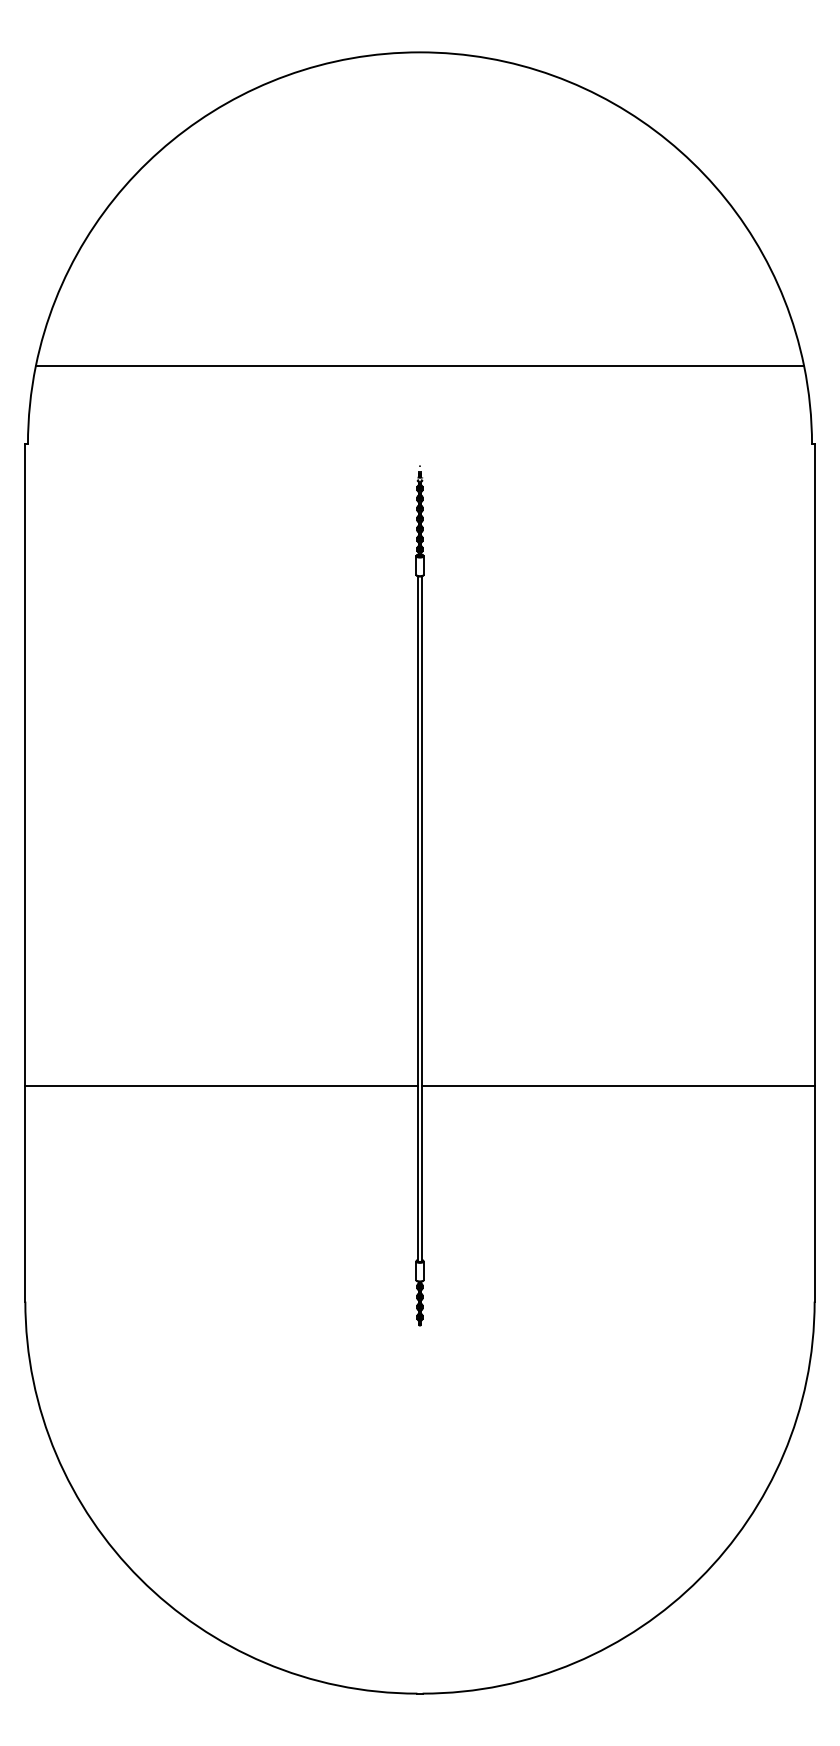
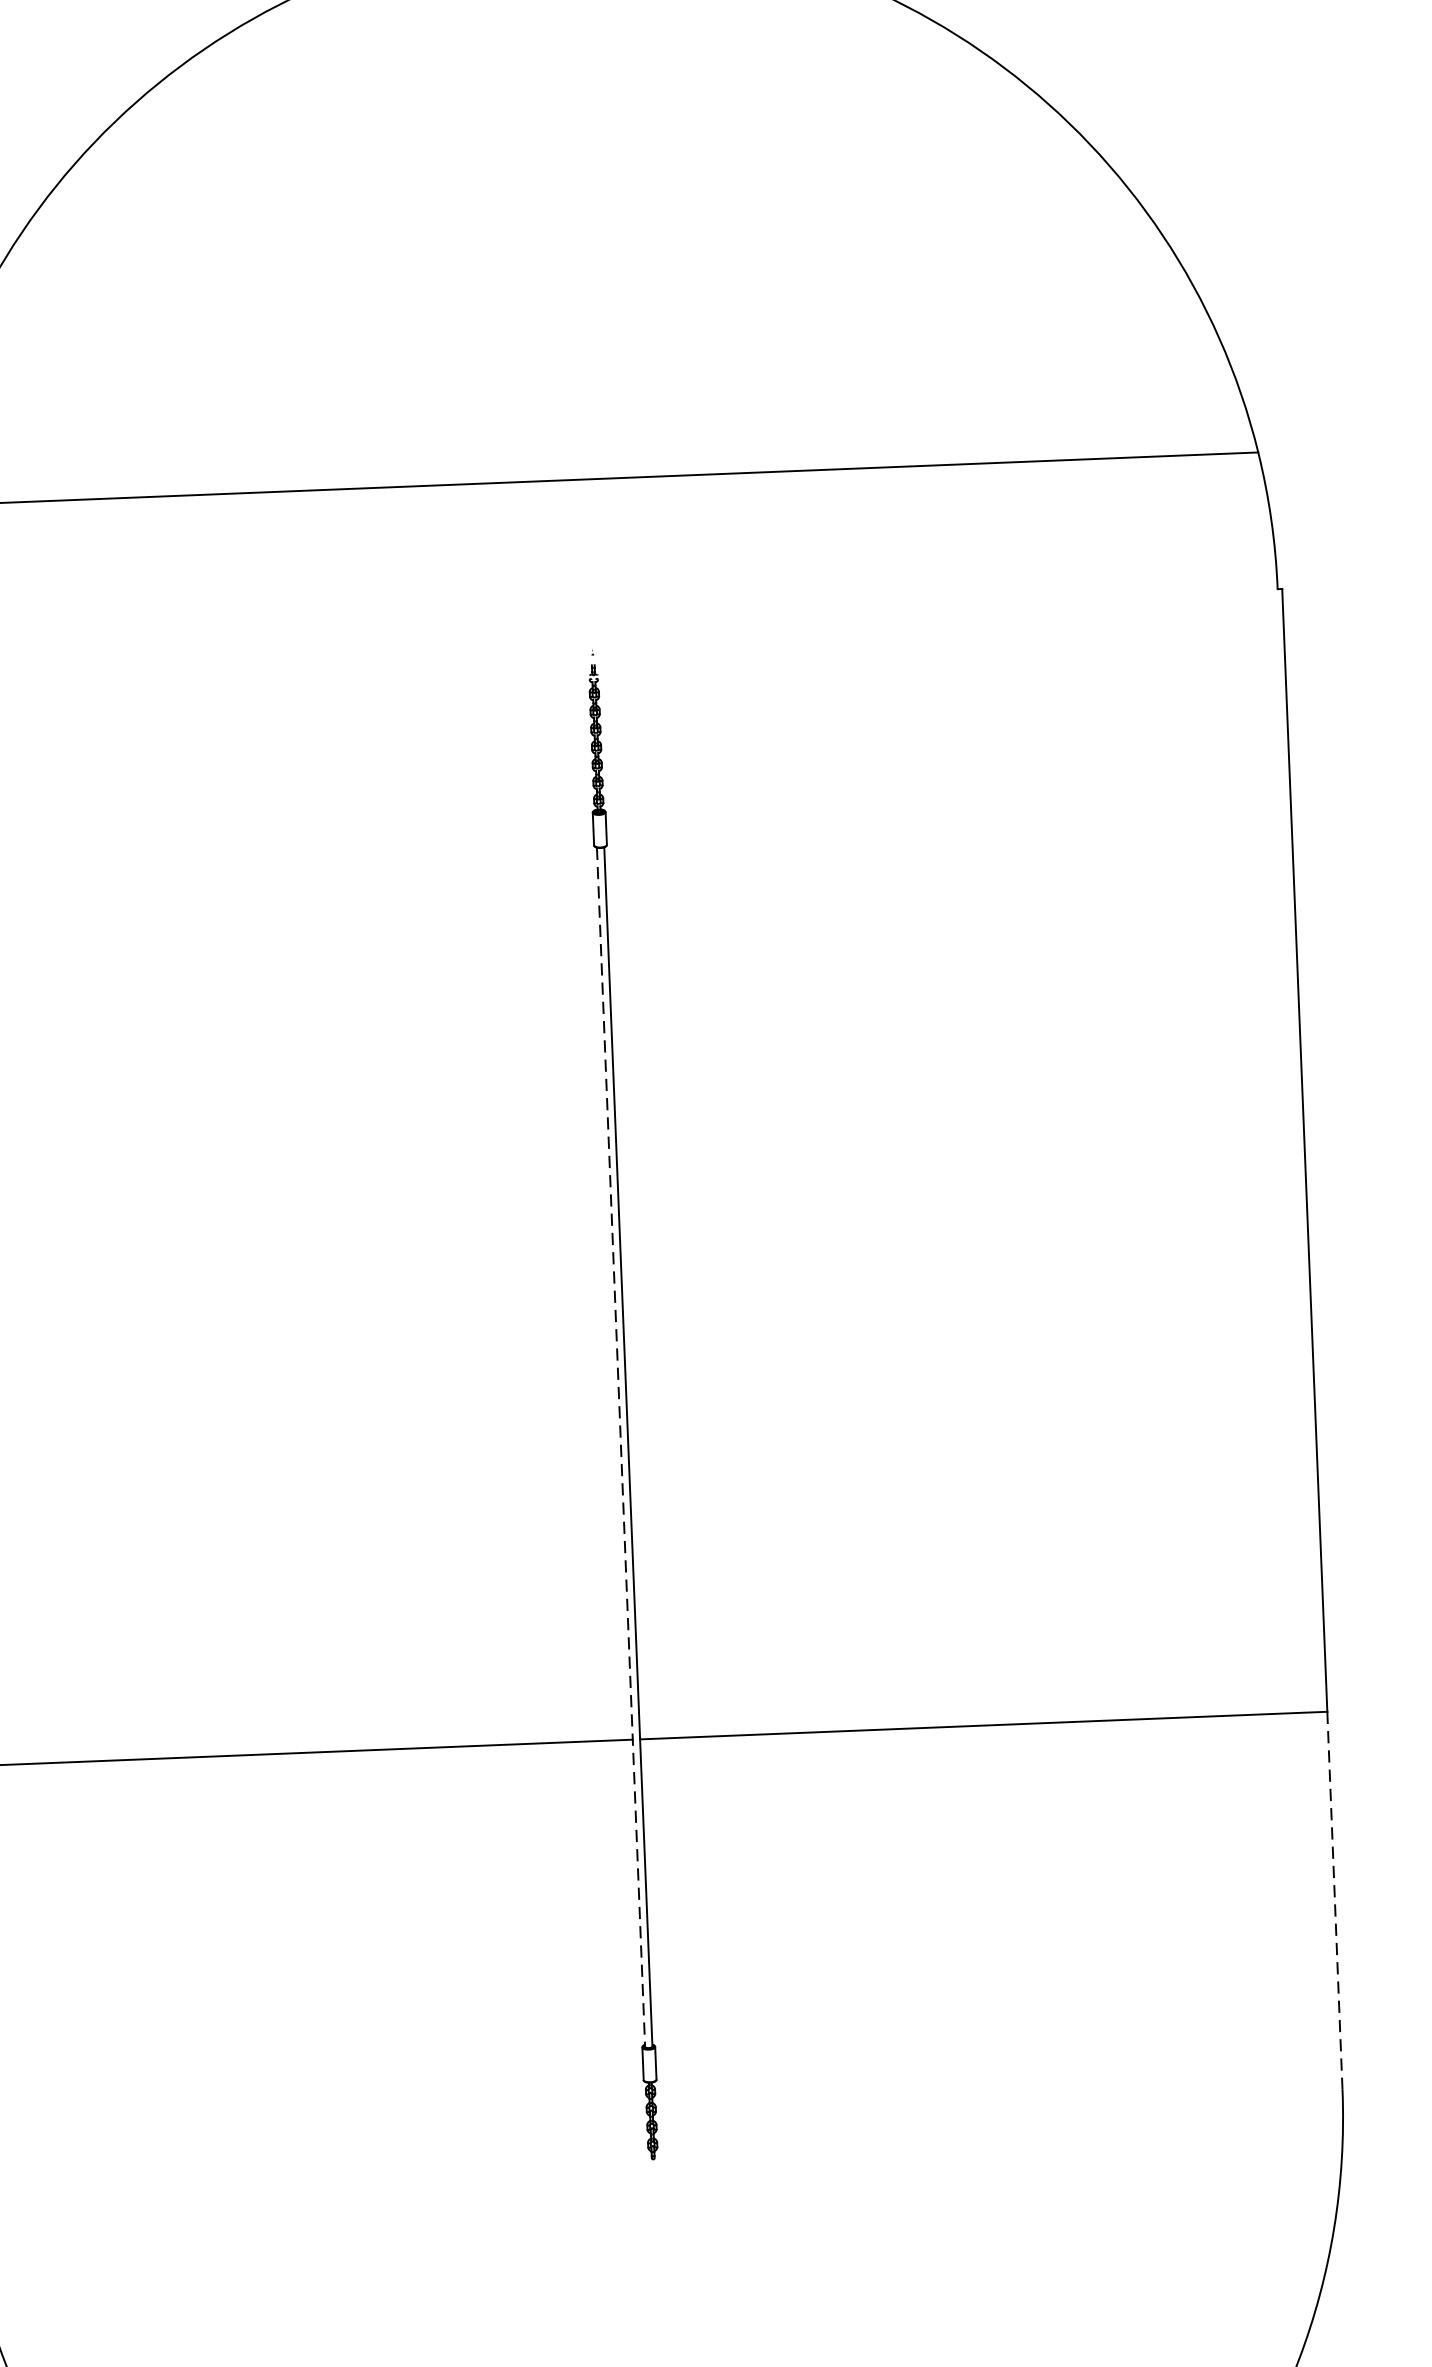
line: (417, 918) -> (620, 1446), solid -> dashed
line: (814, 1193) -> (1334, 1900), solid -> dashed

